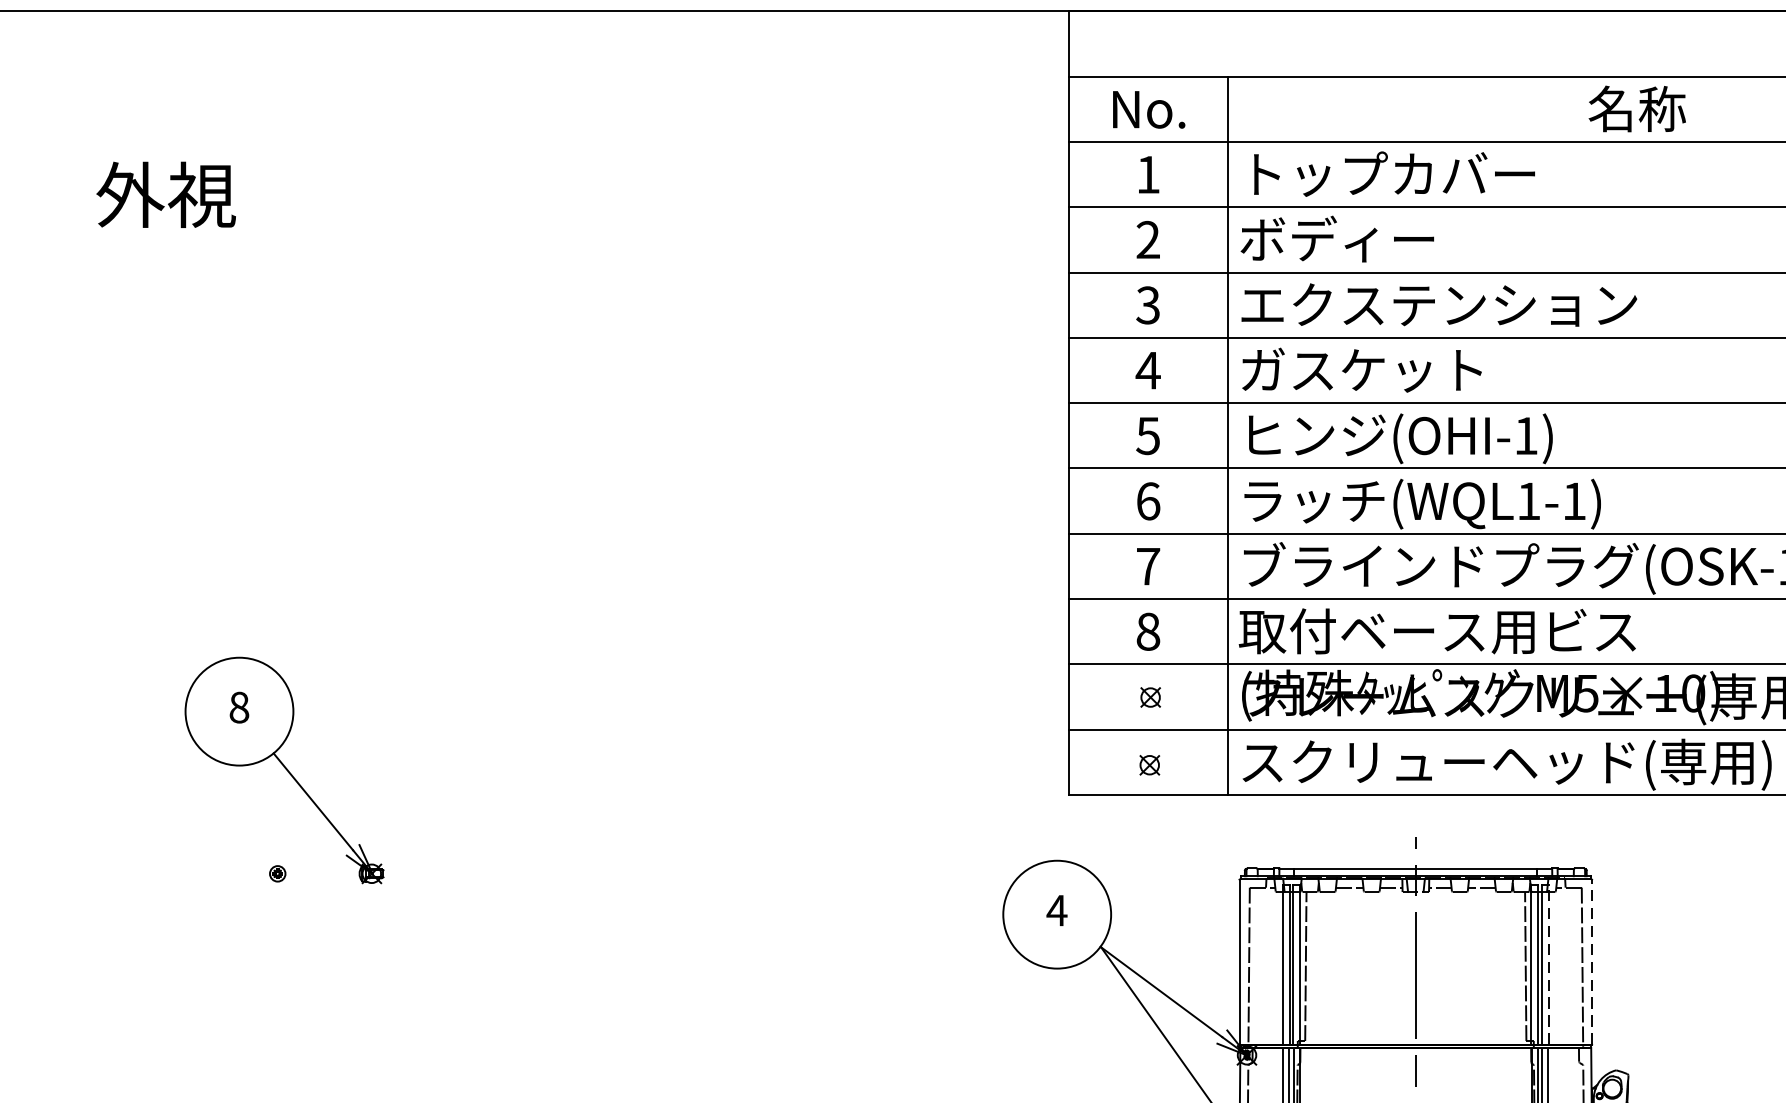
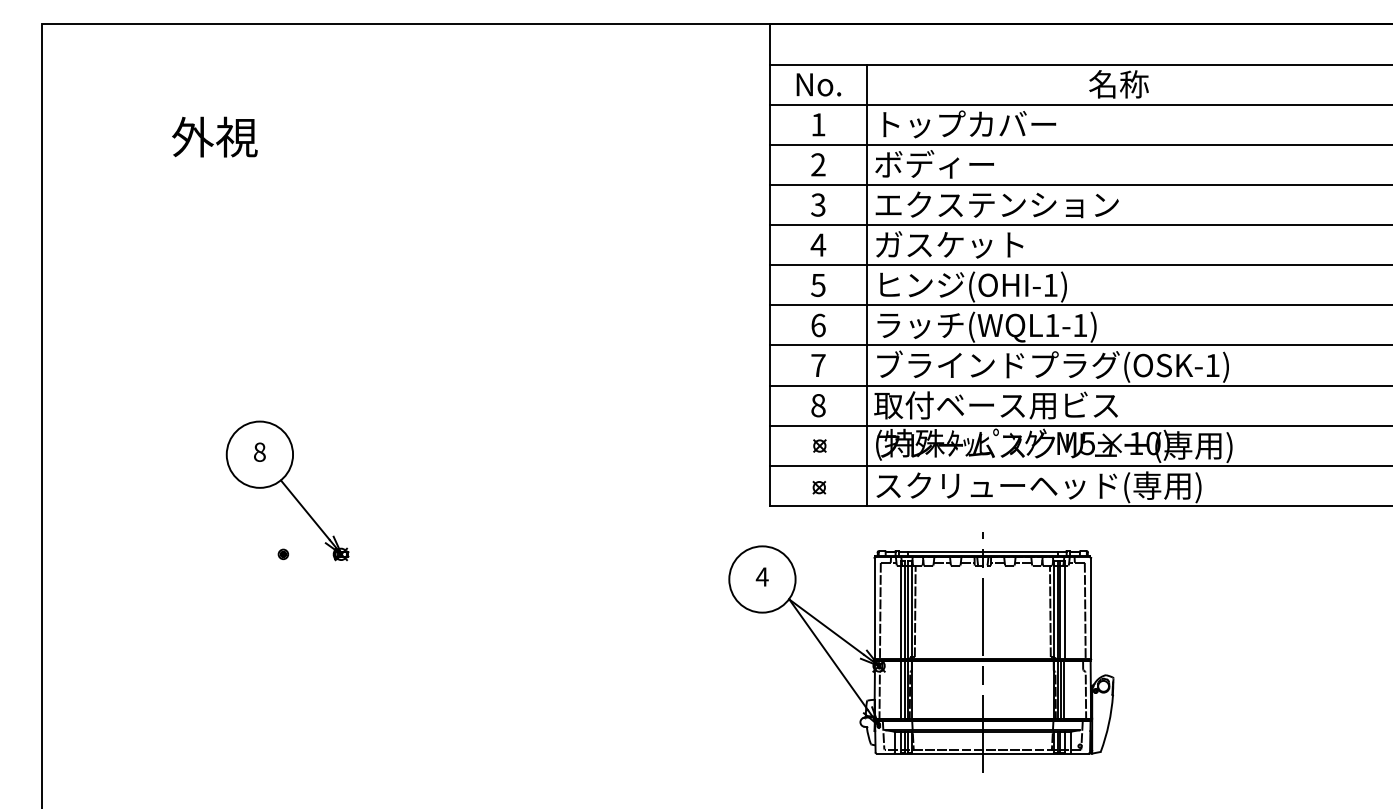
line: (1592, 961) -> (1091, 608), dashed -> solid
line: (1548, 965) -> (1064, 610), dashed -> solid

